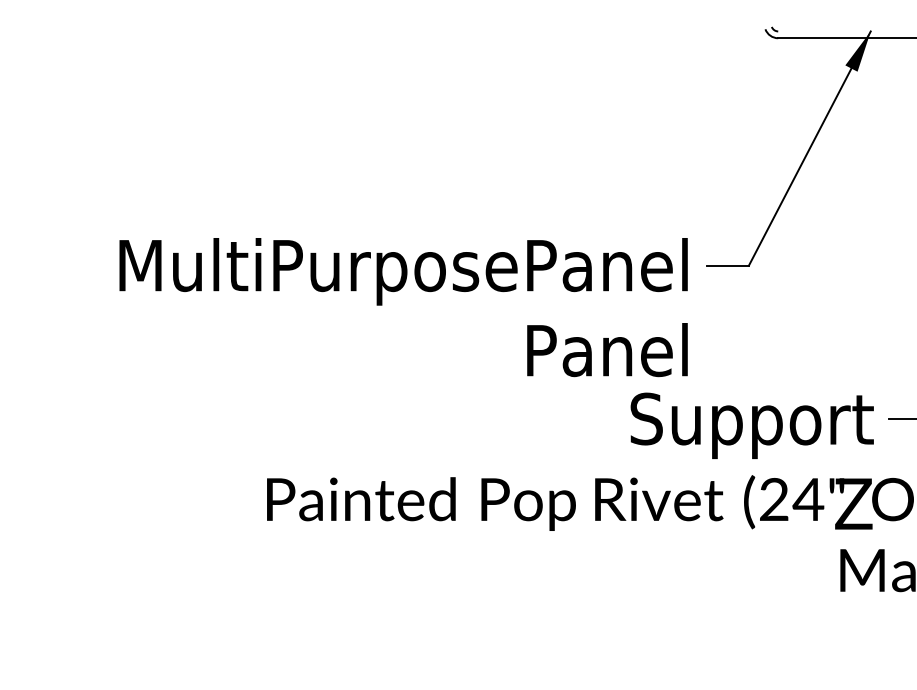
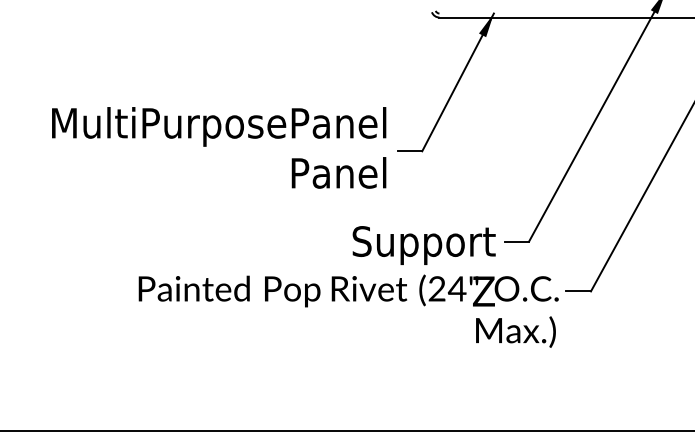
text: (404, 306) -> (219, 147), moved

